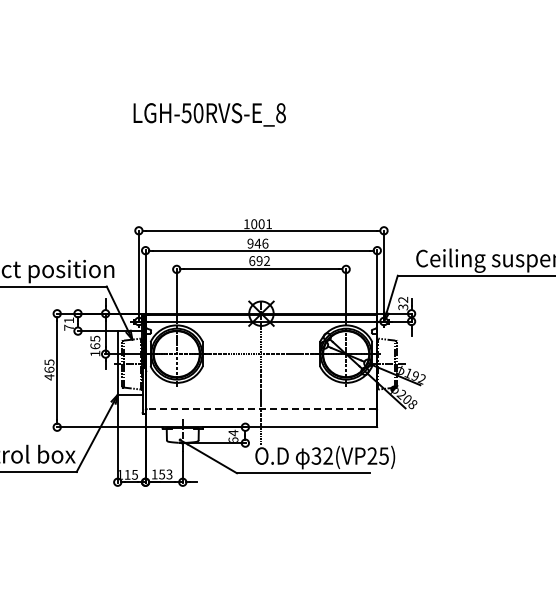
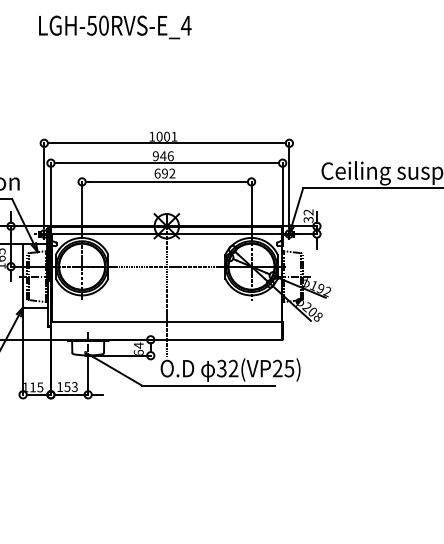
text: (280, 113) -> (185, 26), LGH-50RVS-E_8 -> LGH-50RVS-E_4
line: (261, 409) -> (166, 322), dashed -> solid

